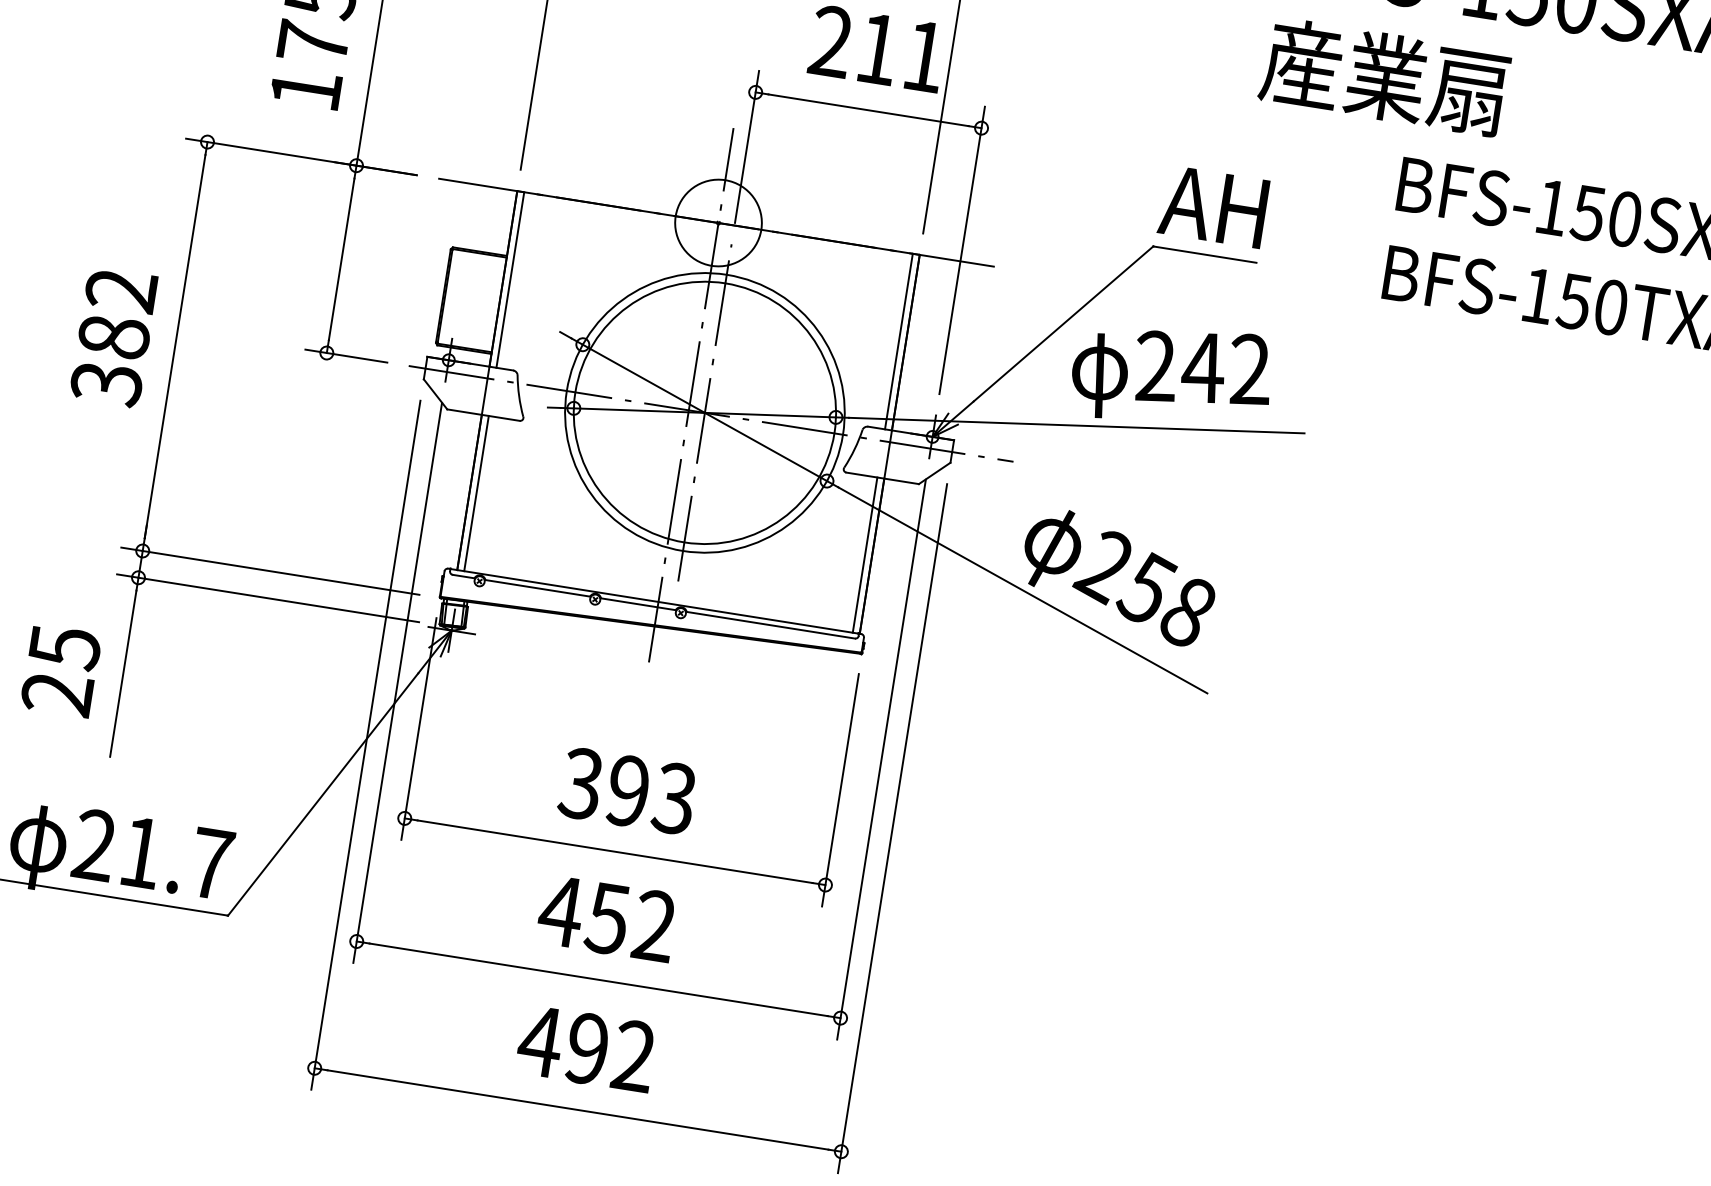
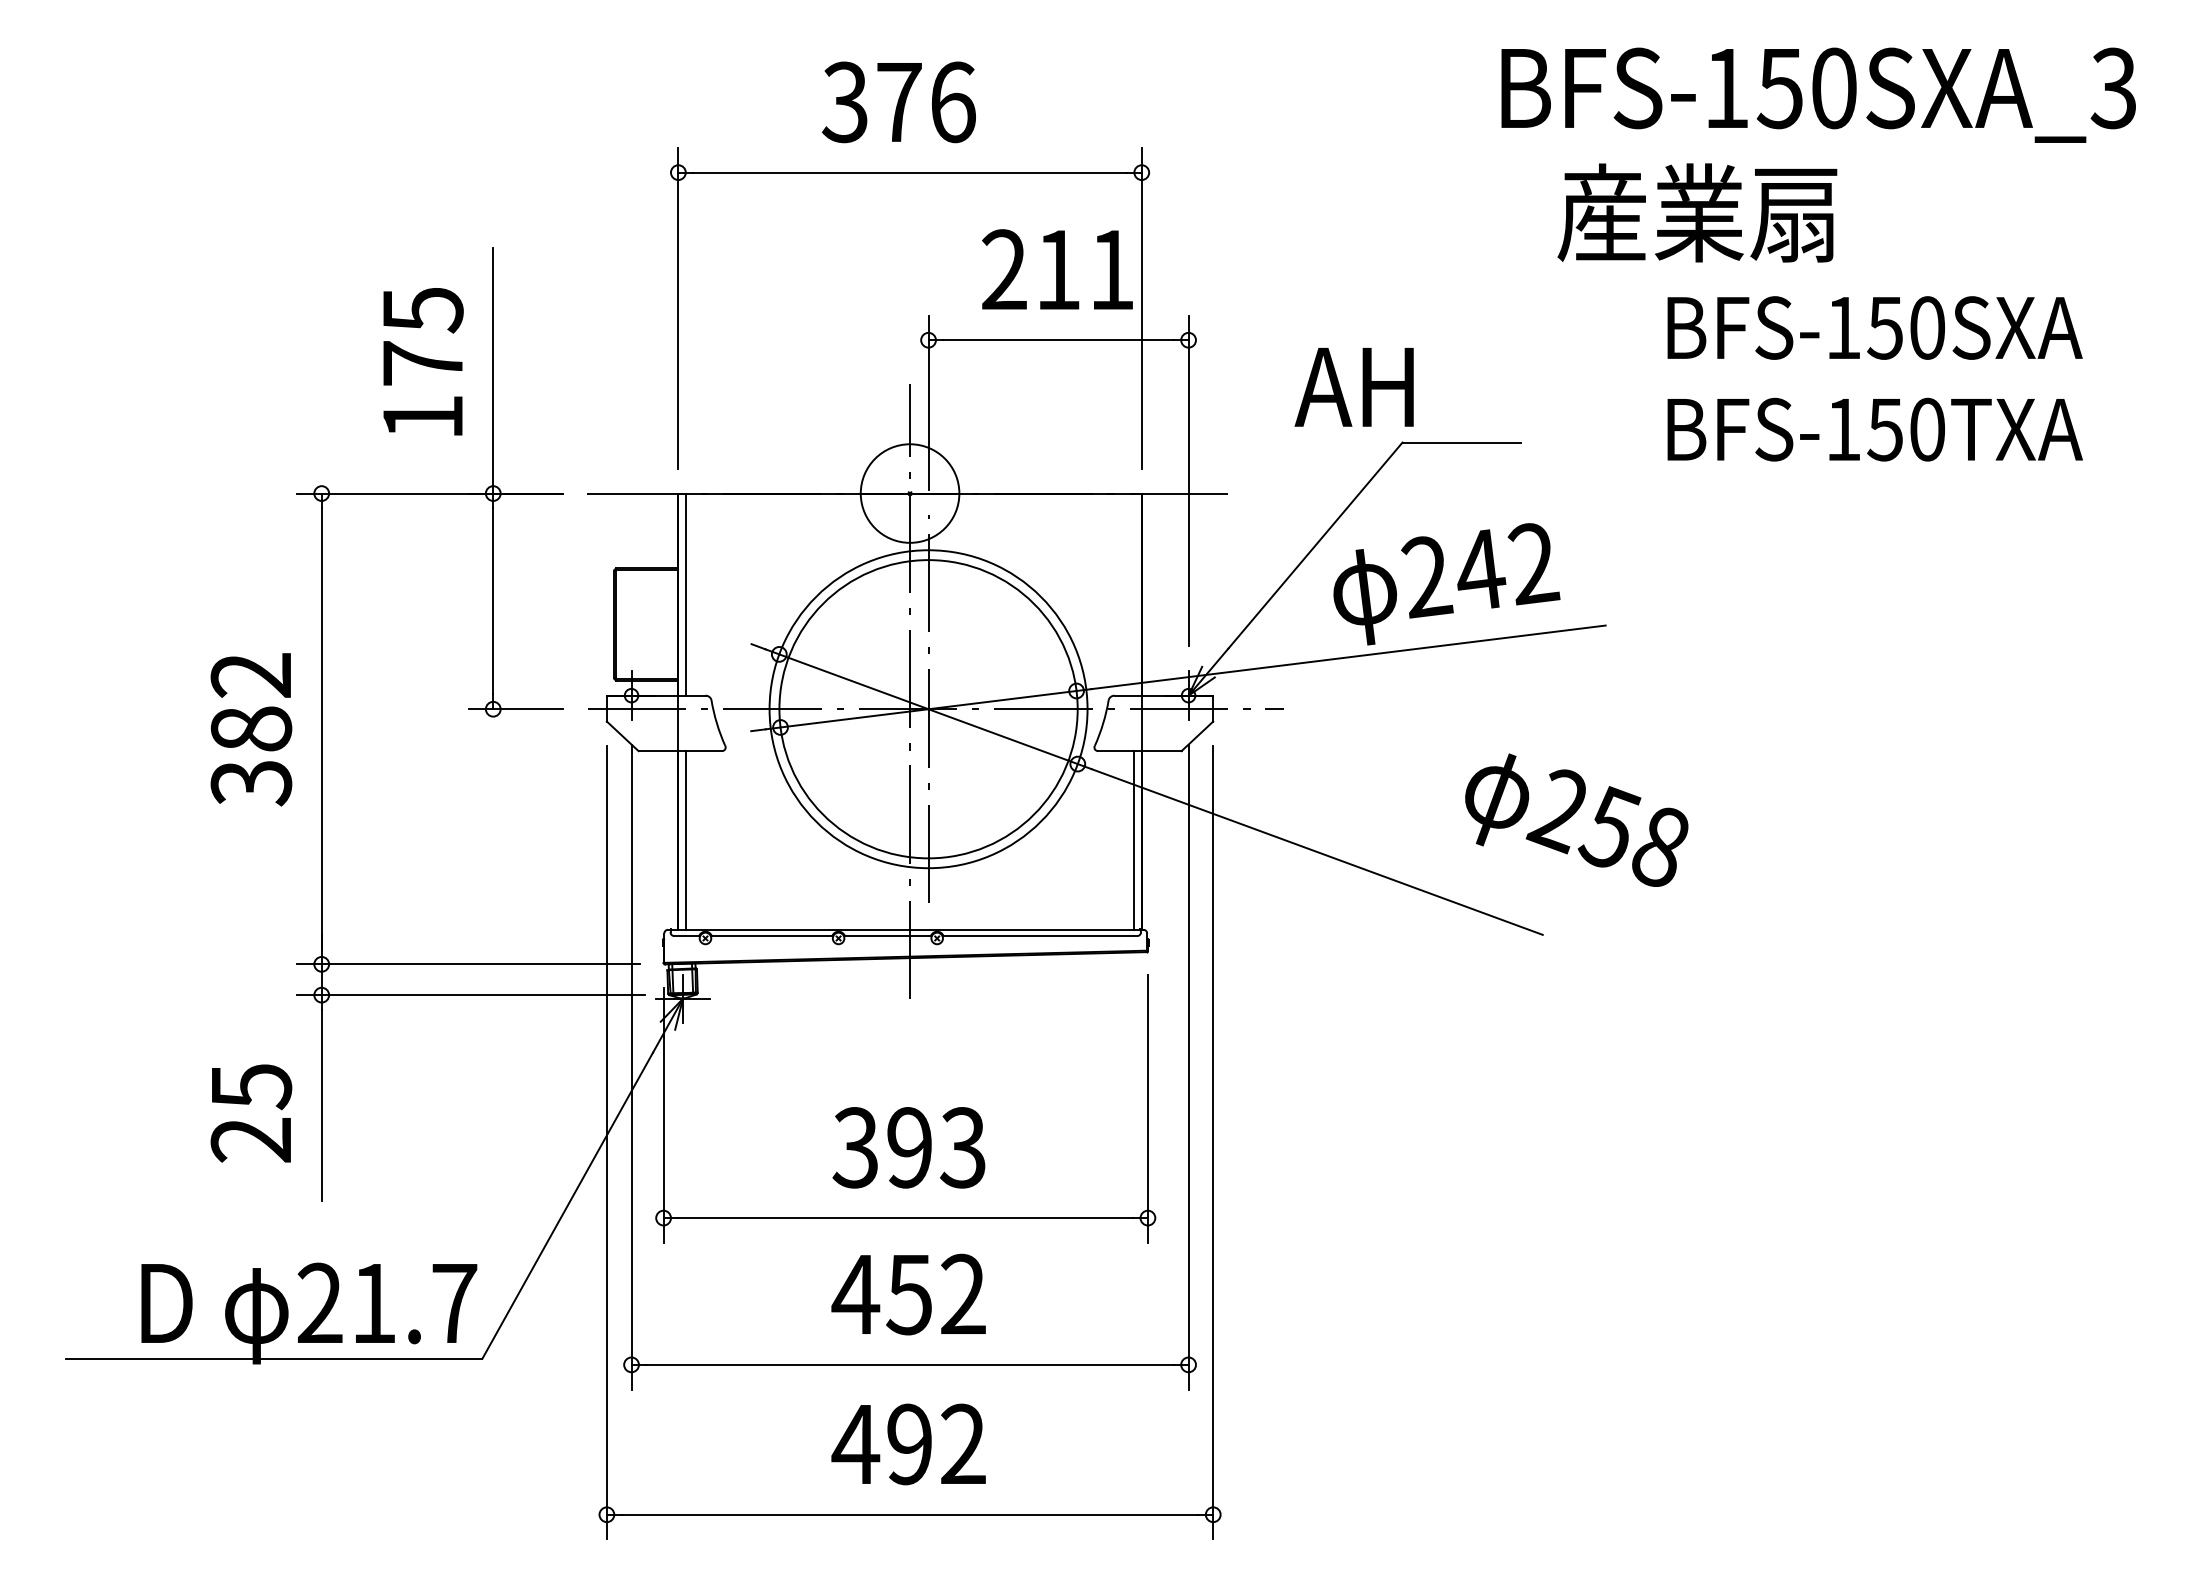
text: (1384, 76) -> (1697, 212), moved
text: (1212, 206) -> (1353, 387), moved
line: (898, 341) -> (1133, 594), removed
text: (1118, 576) -> (1576, 819), moved

